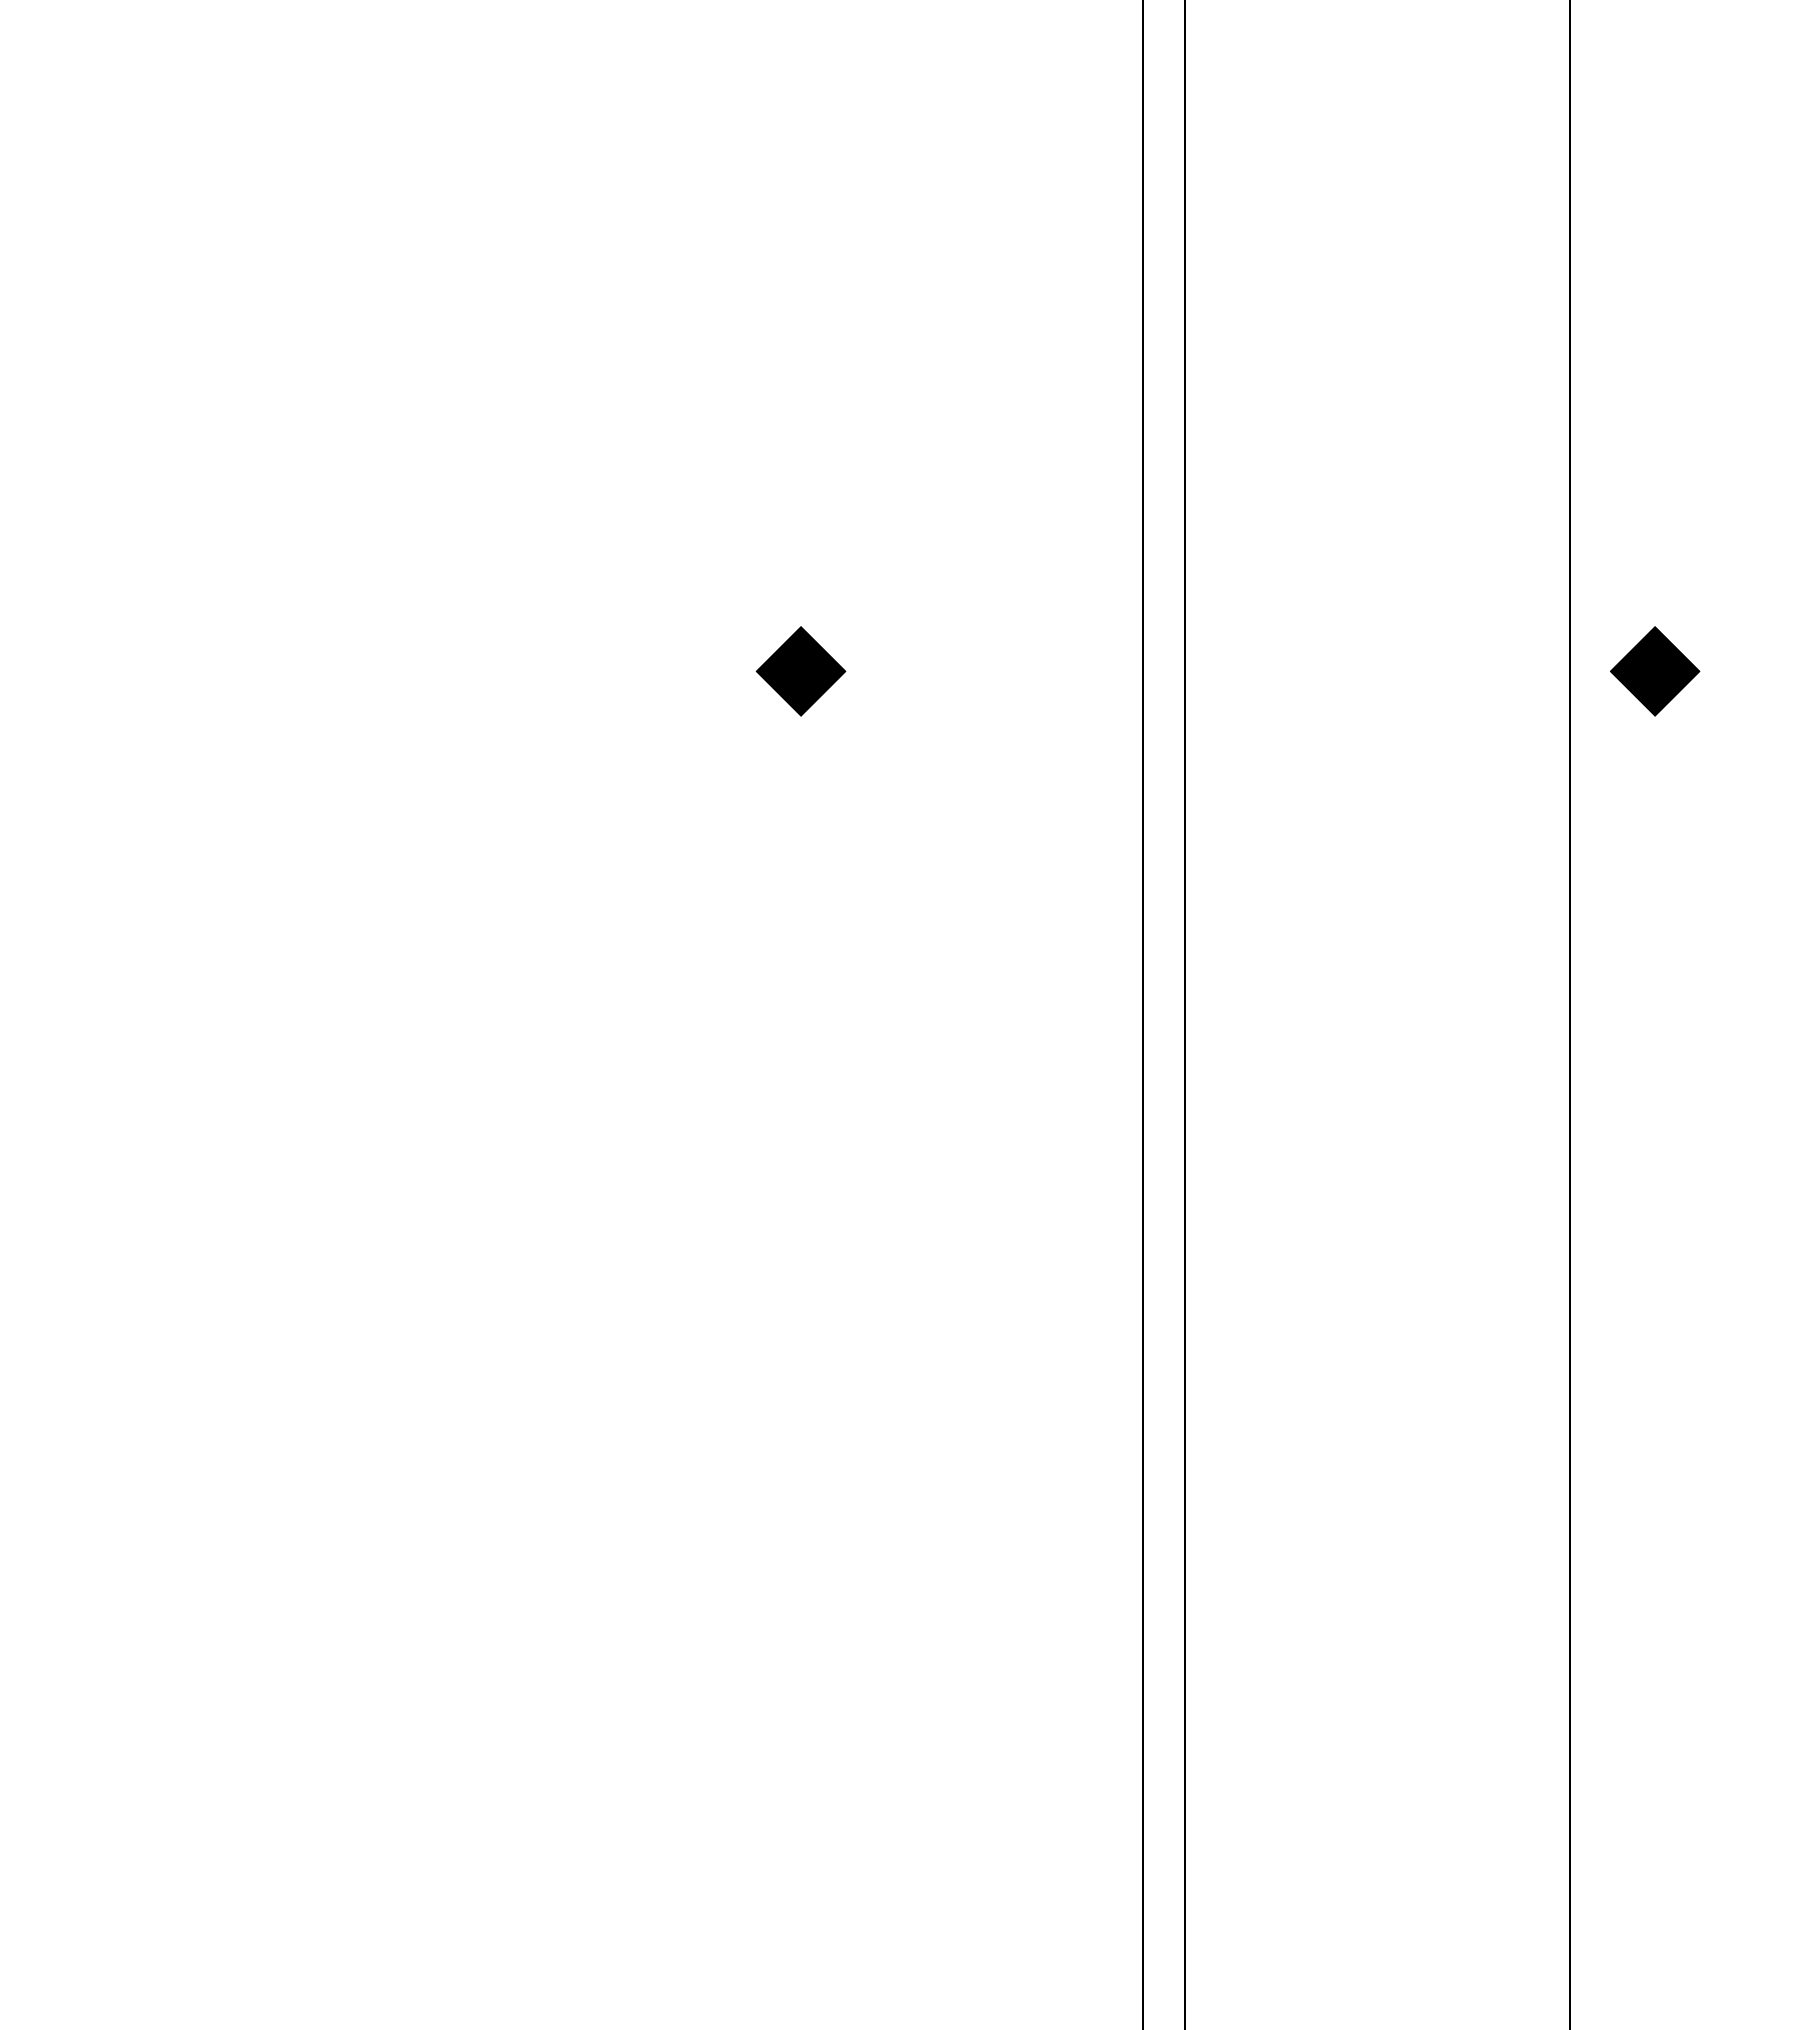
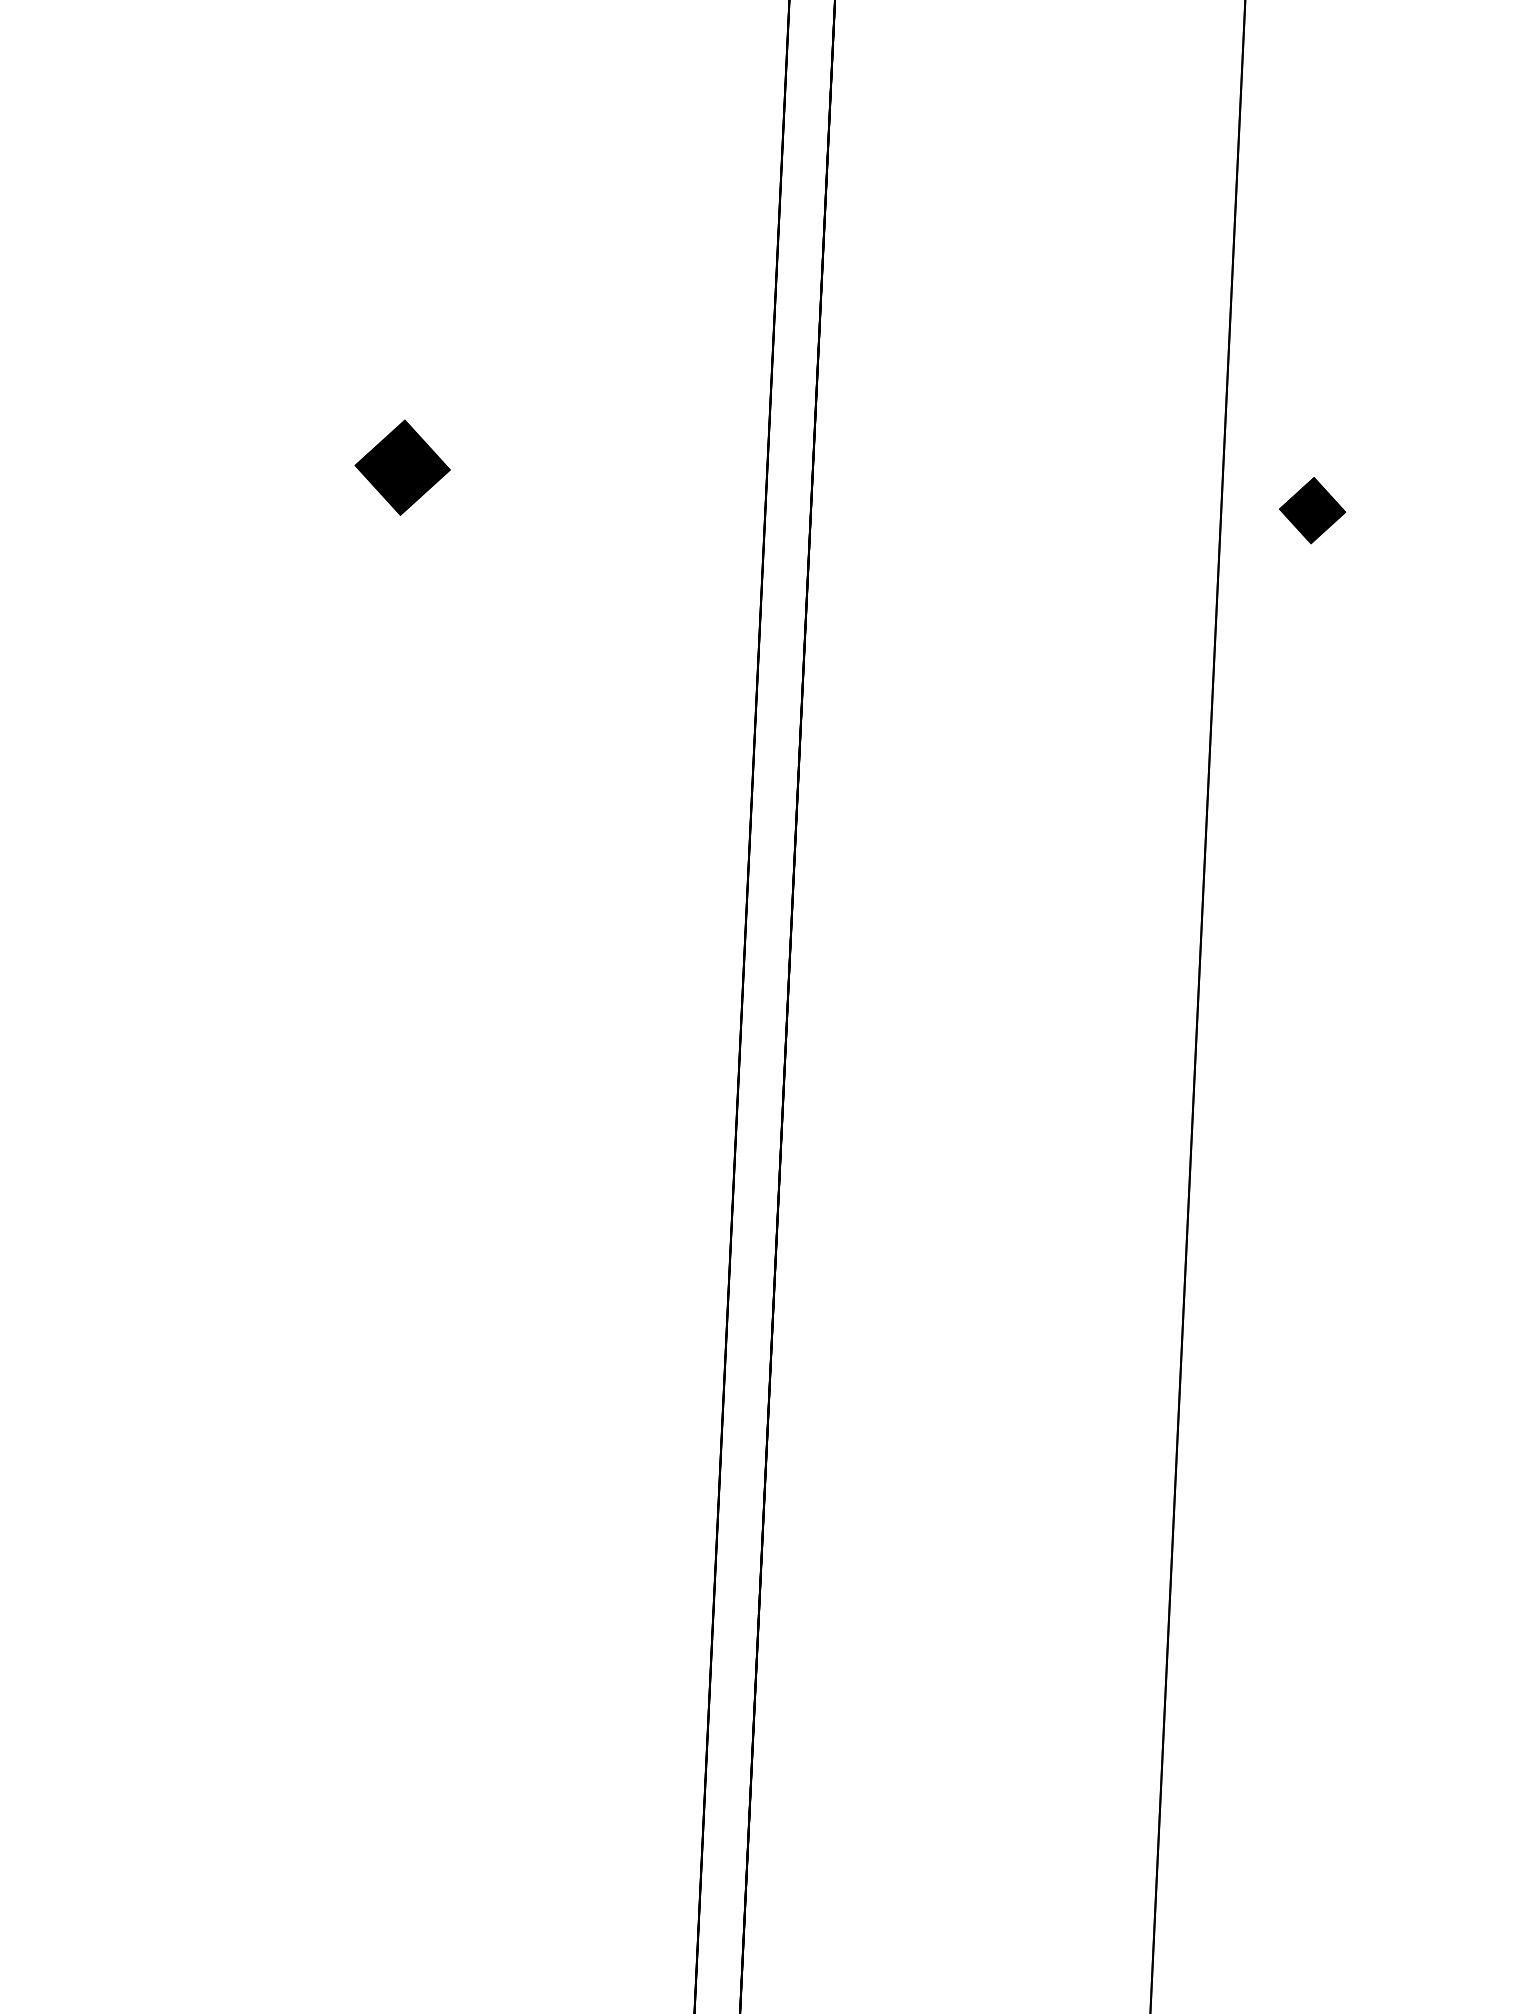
part: (1655, 671) -> (1312, 510), size x0.7

